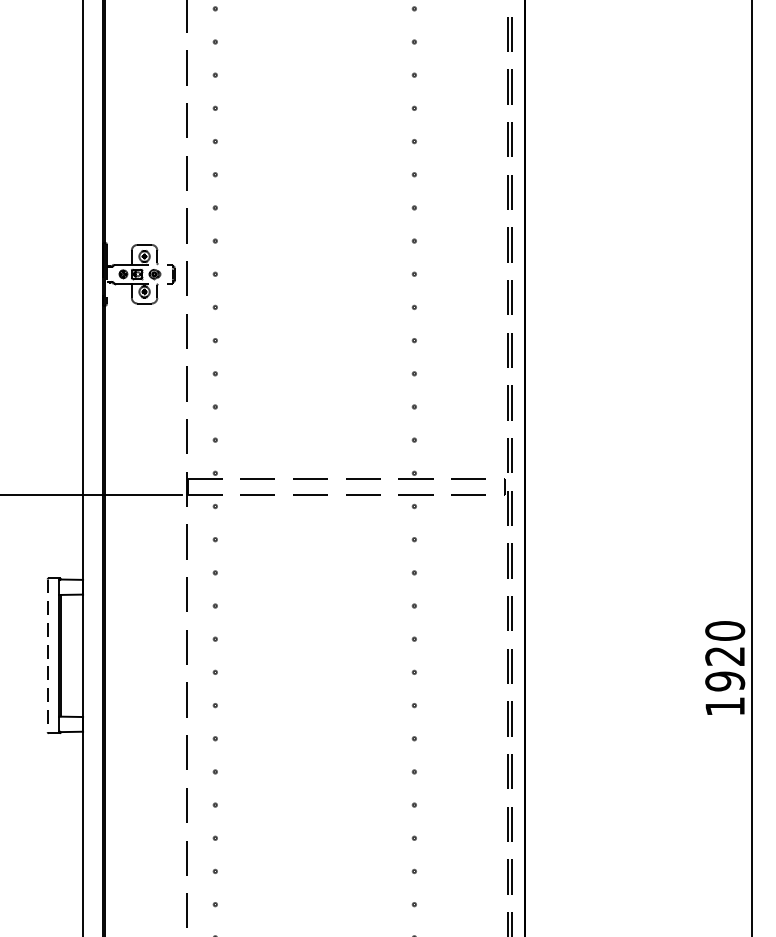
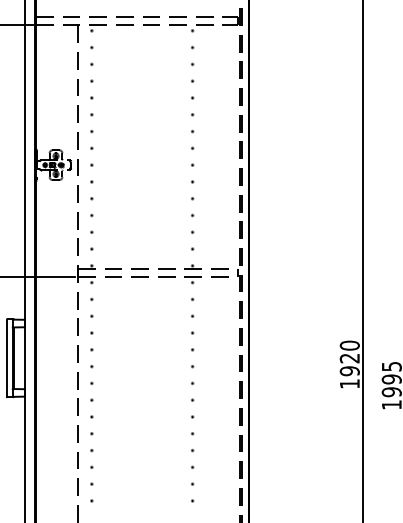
line: (48, 656) -> (7, 358), dashed -> solid

